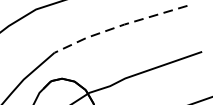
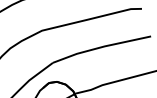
line: (118, 26) -> (100, 47), dashed -> solid

